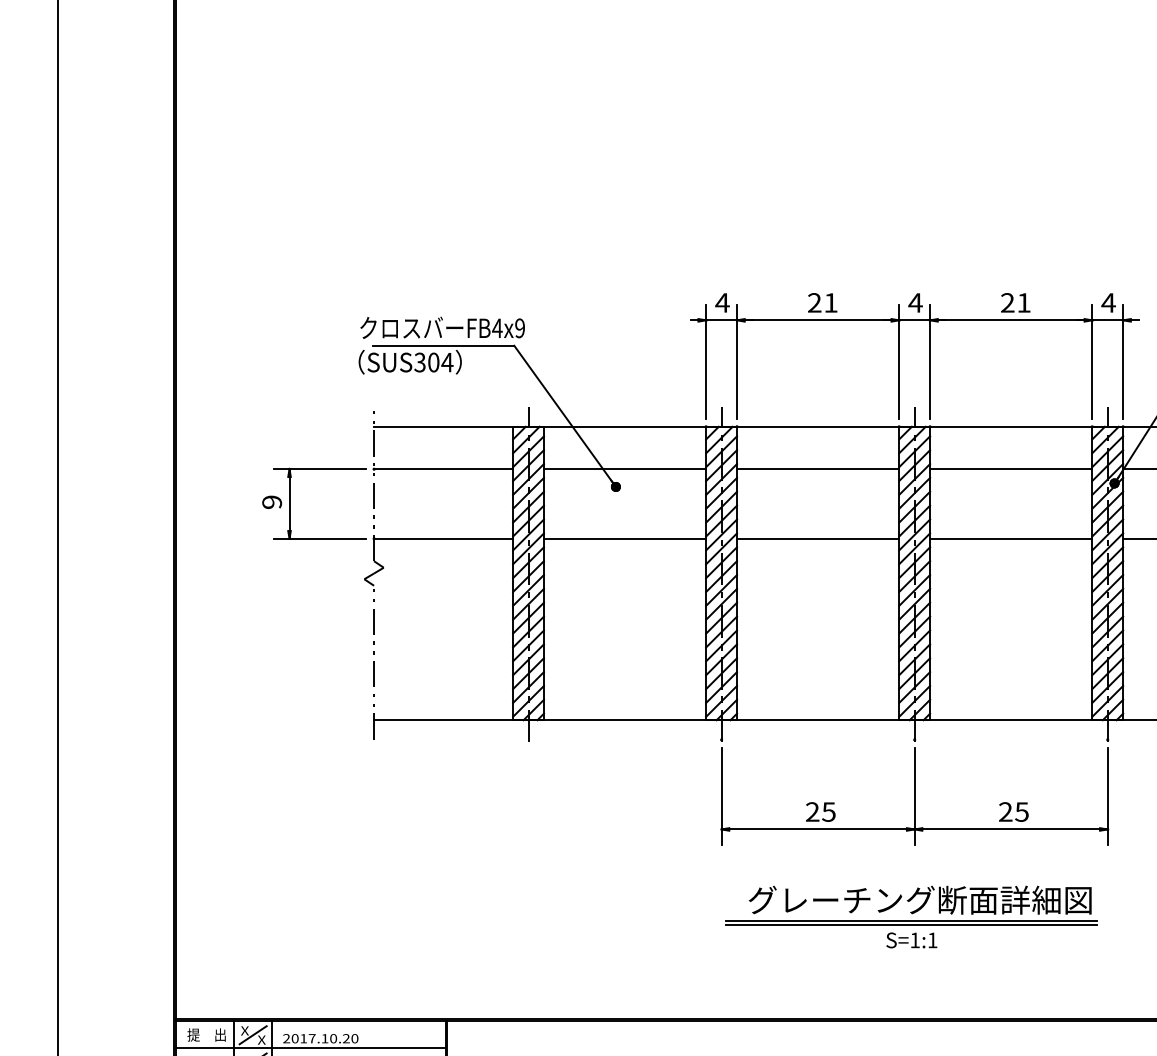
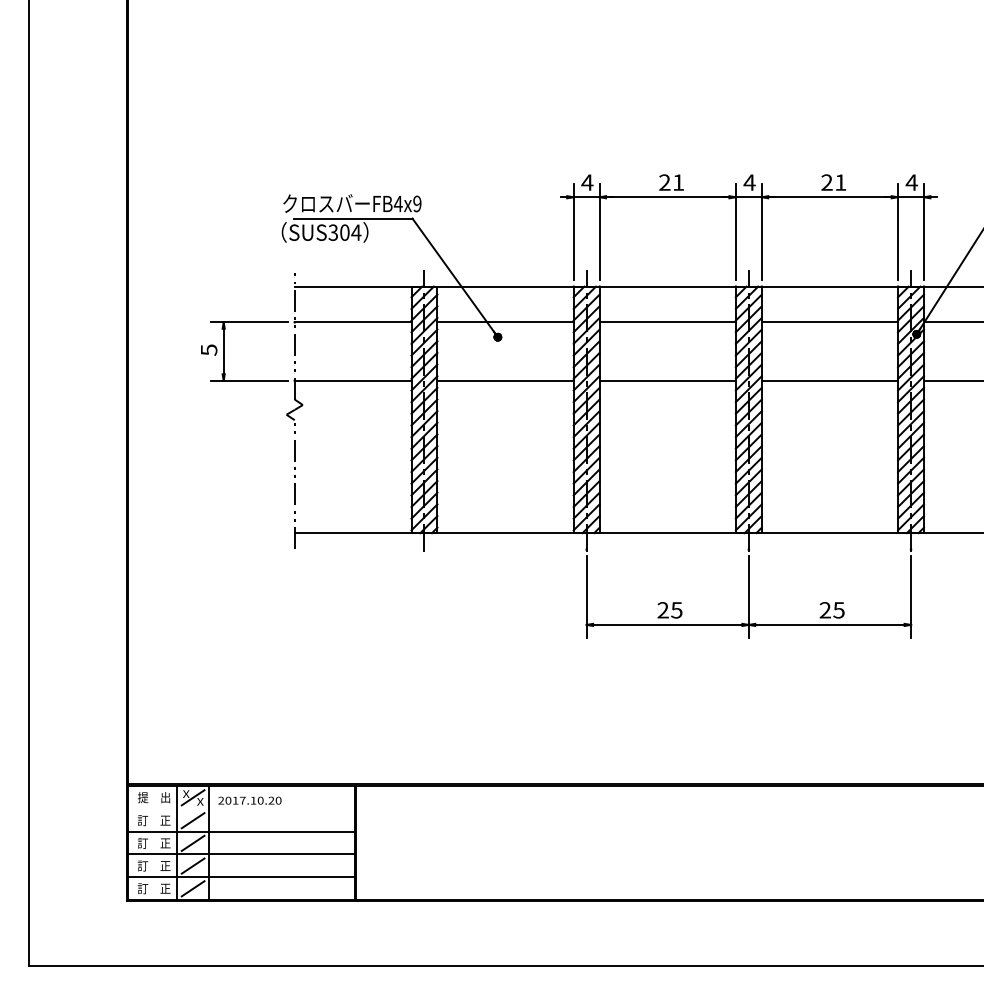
text: (271, 501) -> (208, 349), 9 -> 5
part: (910, 917) -> (745, 698), removed
line: (310, 1047) -> (241, 808), removed

